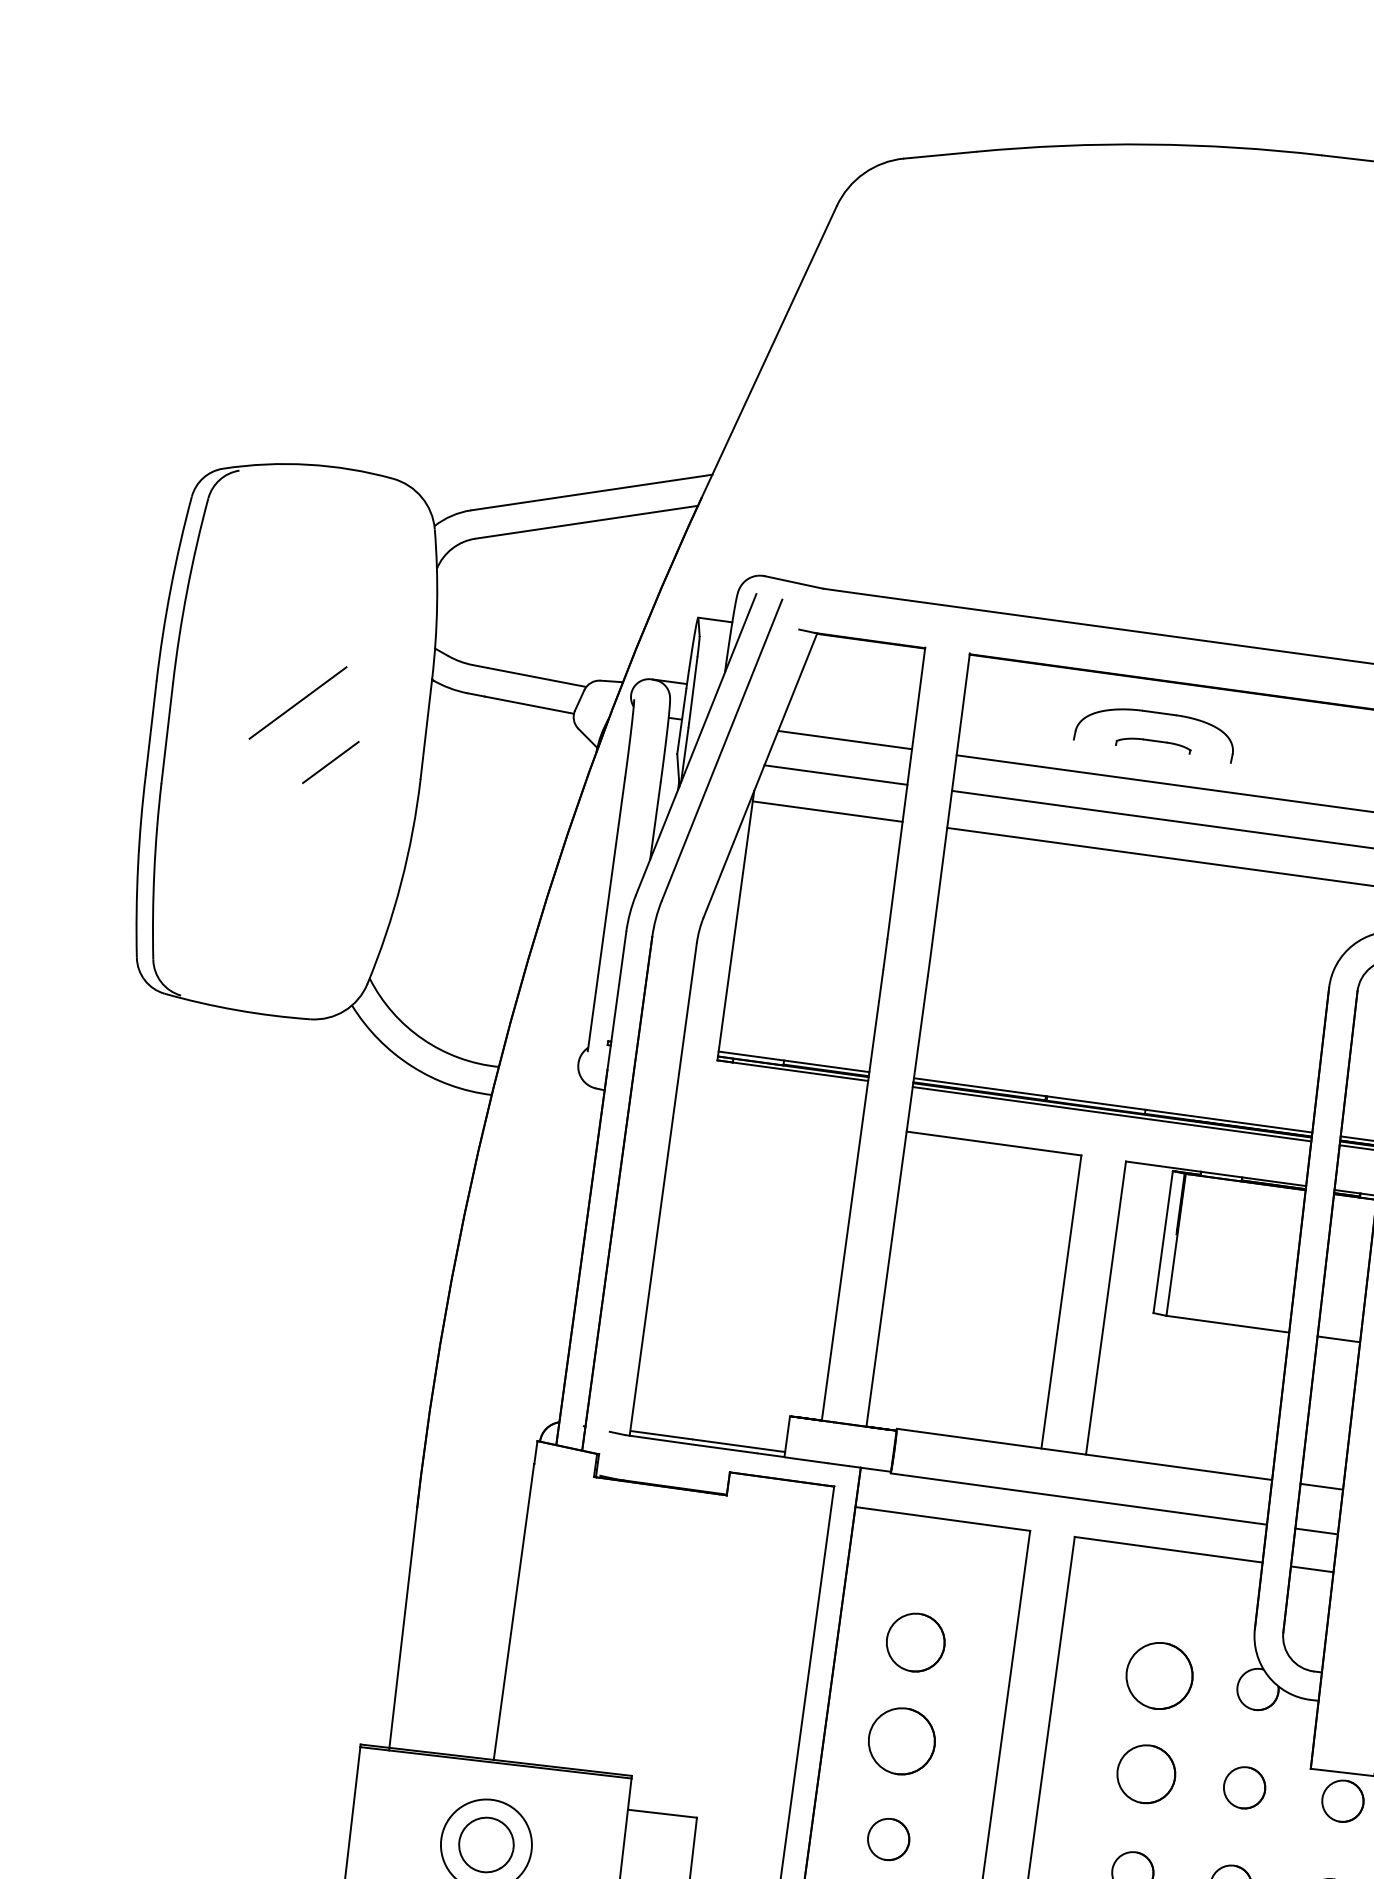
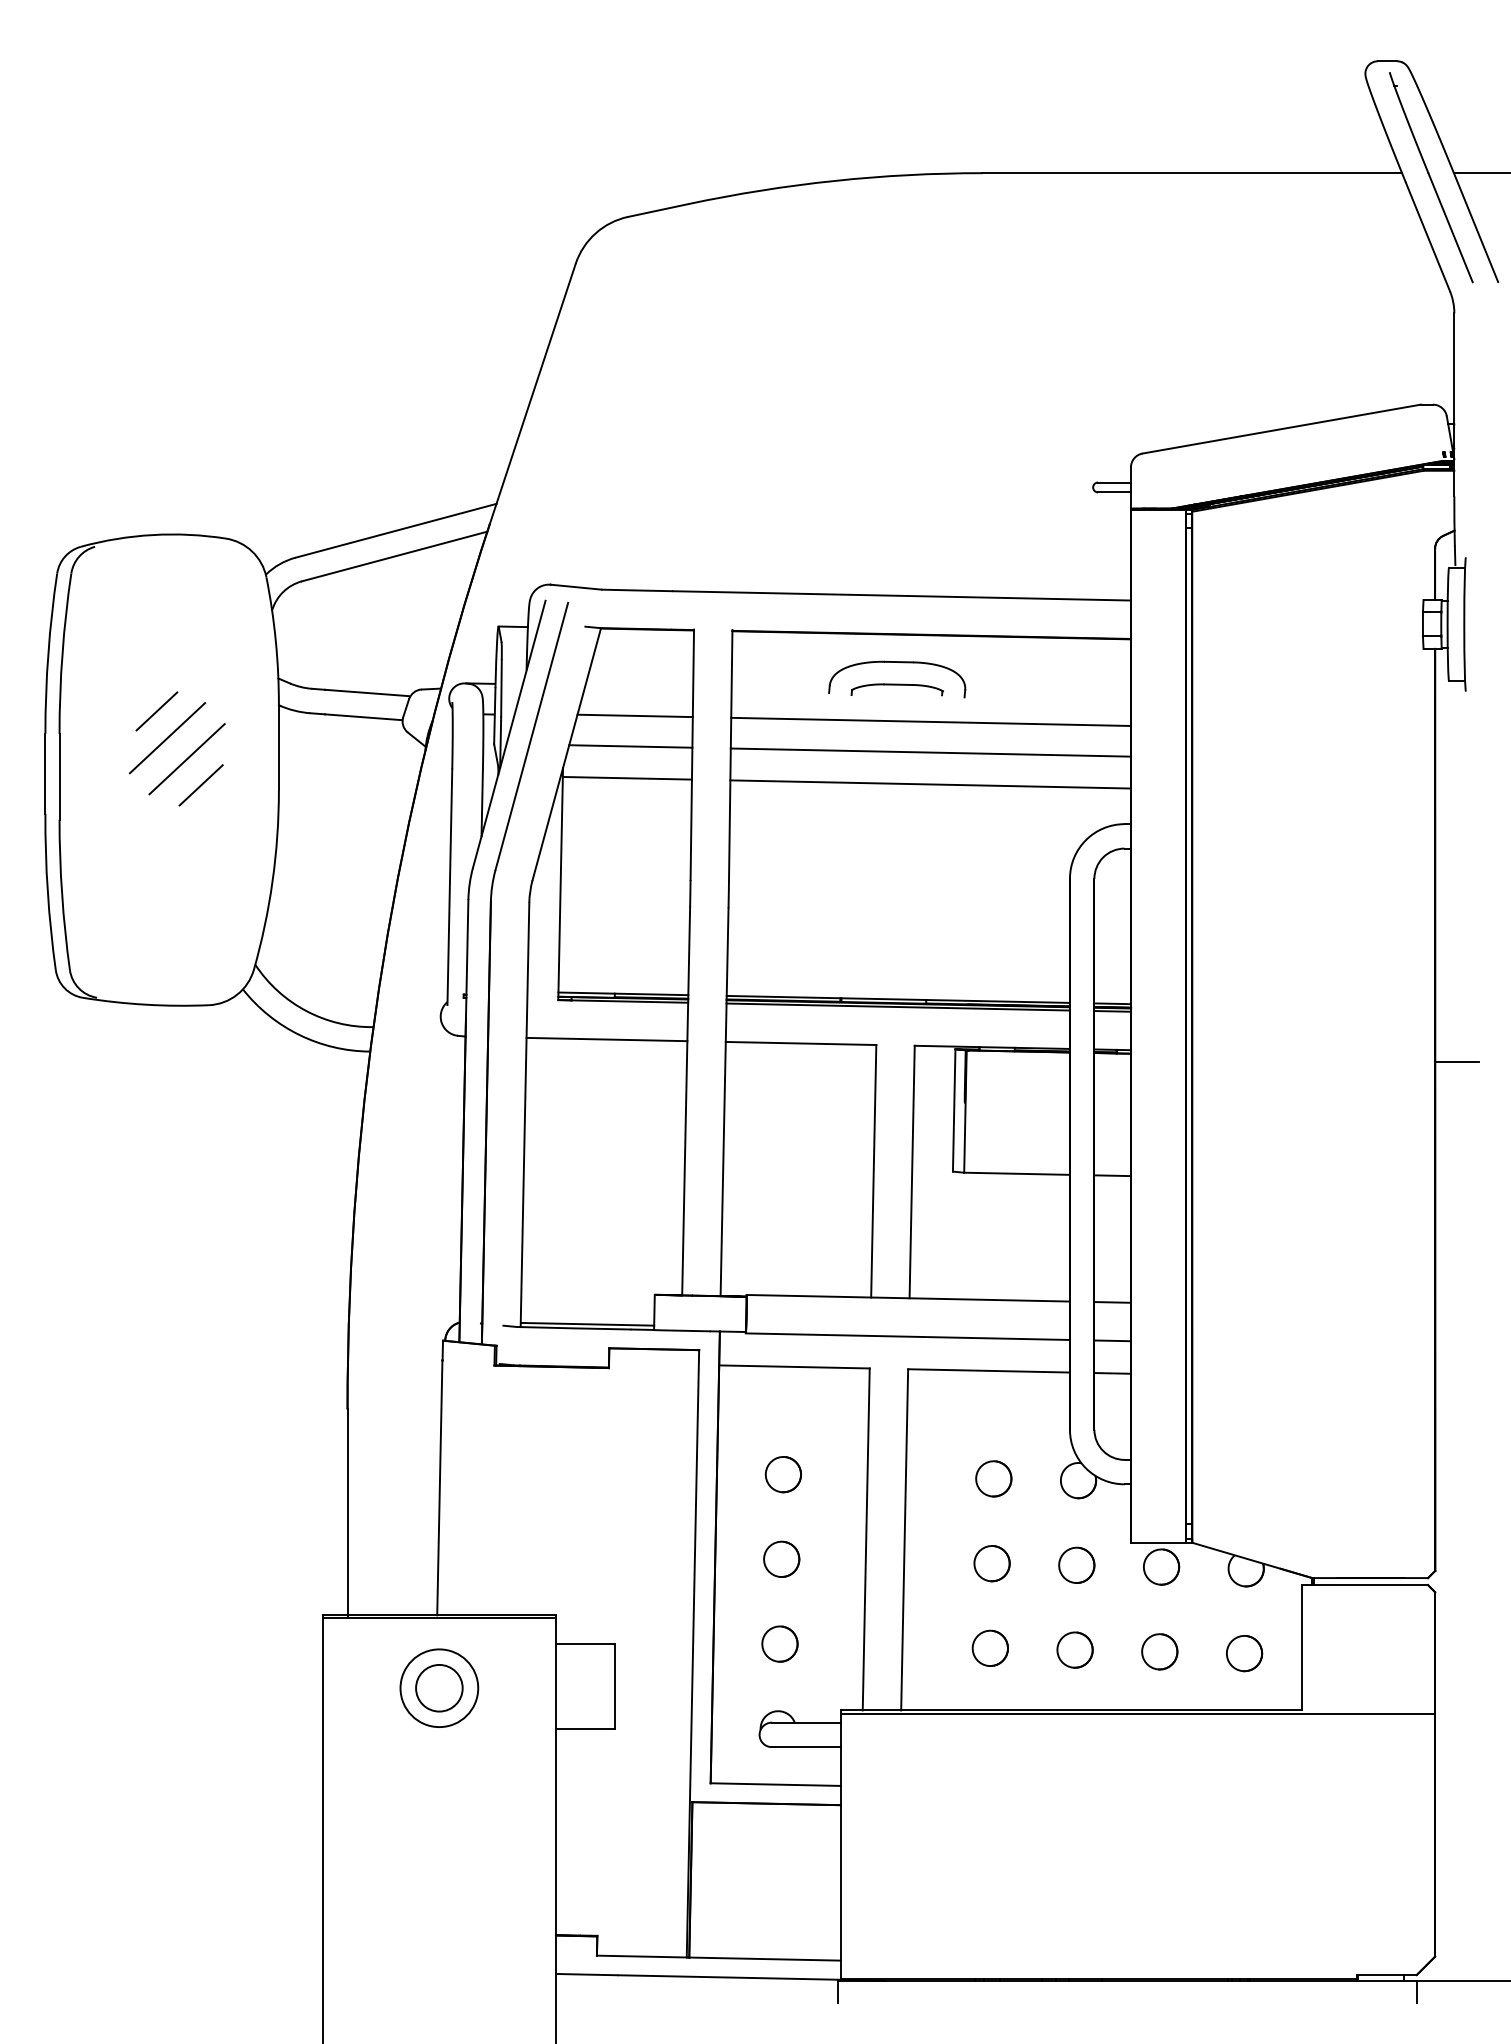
line: (288, 670) -> (156, 711), added
line: (317, 730) -> (186, 759), added
part: (1153, 744) -> (897, 689), size x1.43
line: (768, 1112) -> (606, 1039), added
part: (914, 1642) -> (782, 1474), size x0.71
part: (1159, 1675) -> (993, 1478), size x0.62
part: (901, 1740) -> (781, 1558), size x0.62
part: (1145, 1774) -> (991, 1563), size x0.71

